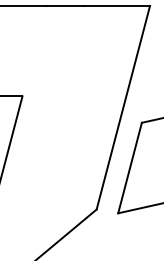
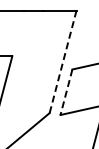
line: (124, 106) -> (63, 61), solid -> dashed
line: (130, 168) -> (66, 92), solid -> dashed

